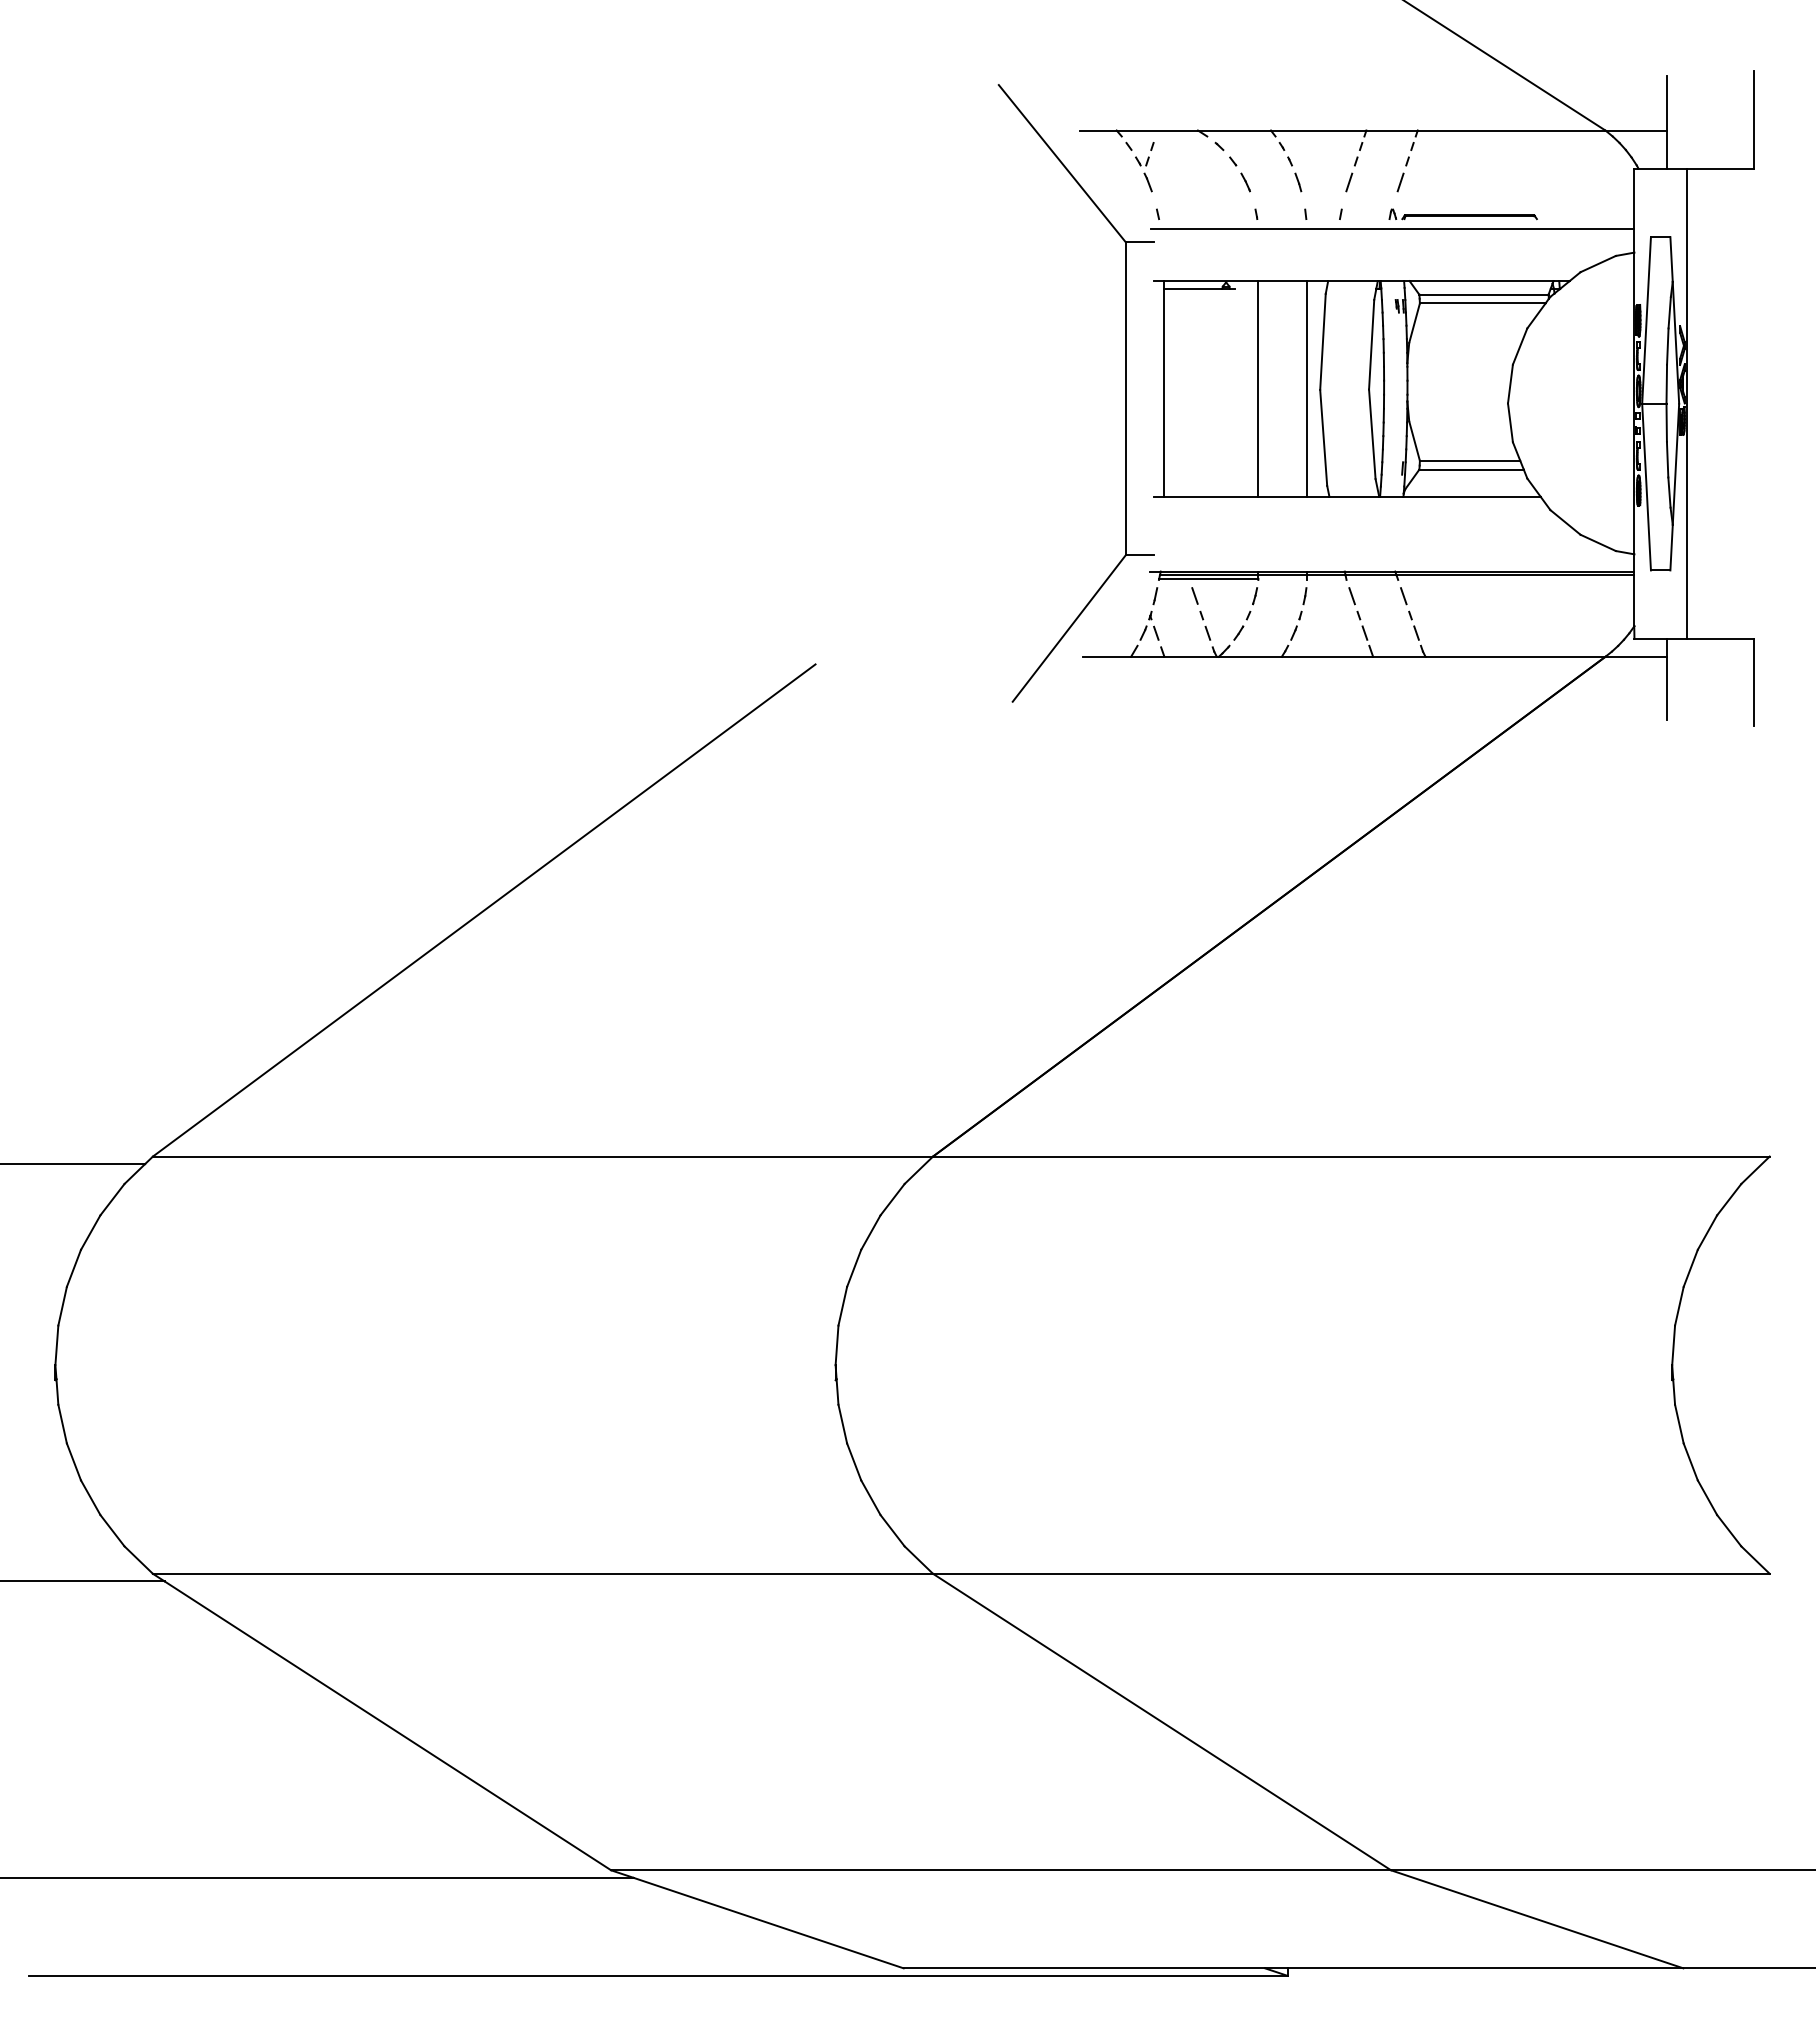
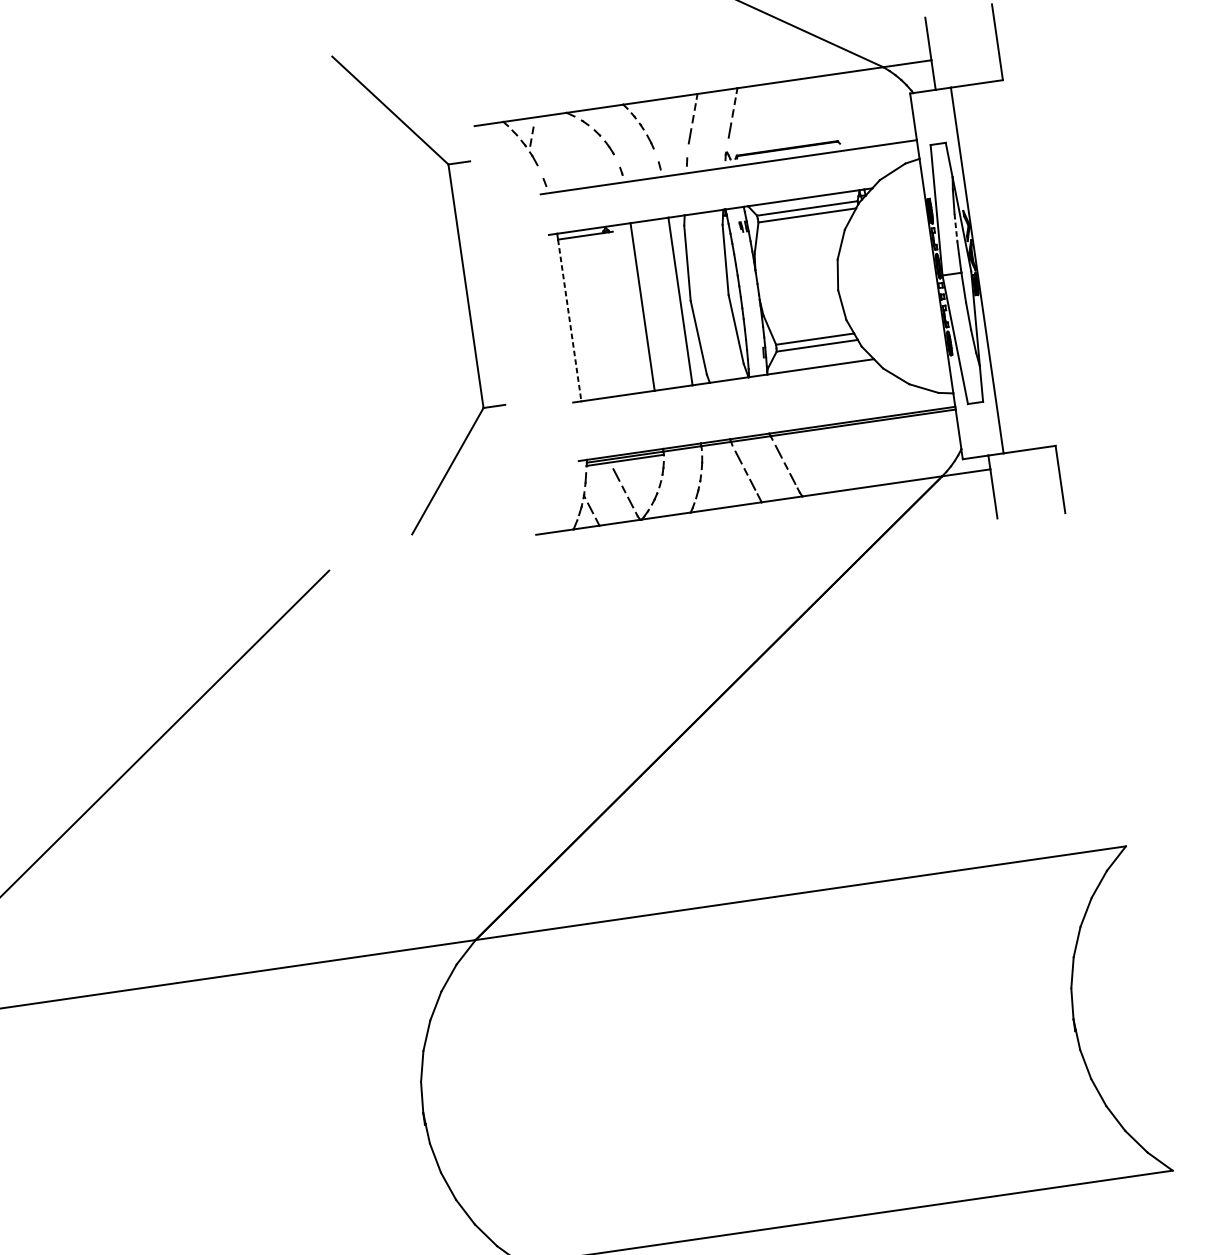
line: (1667, 347) -> (955, 228), solid -> dashed
part: (1125, 393) -> (465, 282), moved
line: (1164, 393) -> (570, 321), solid -> dashed

